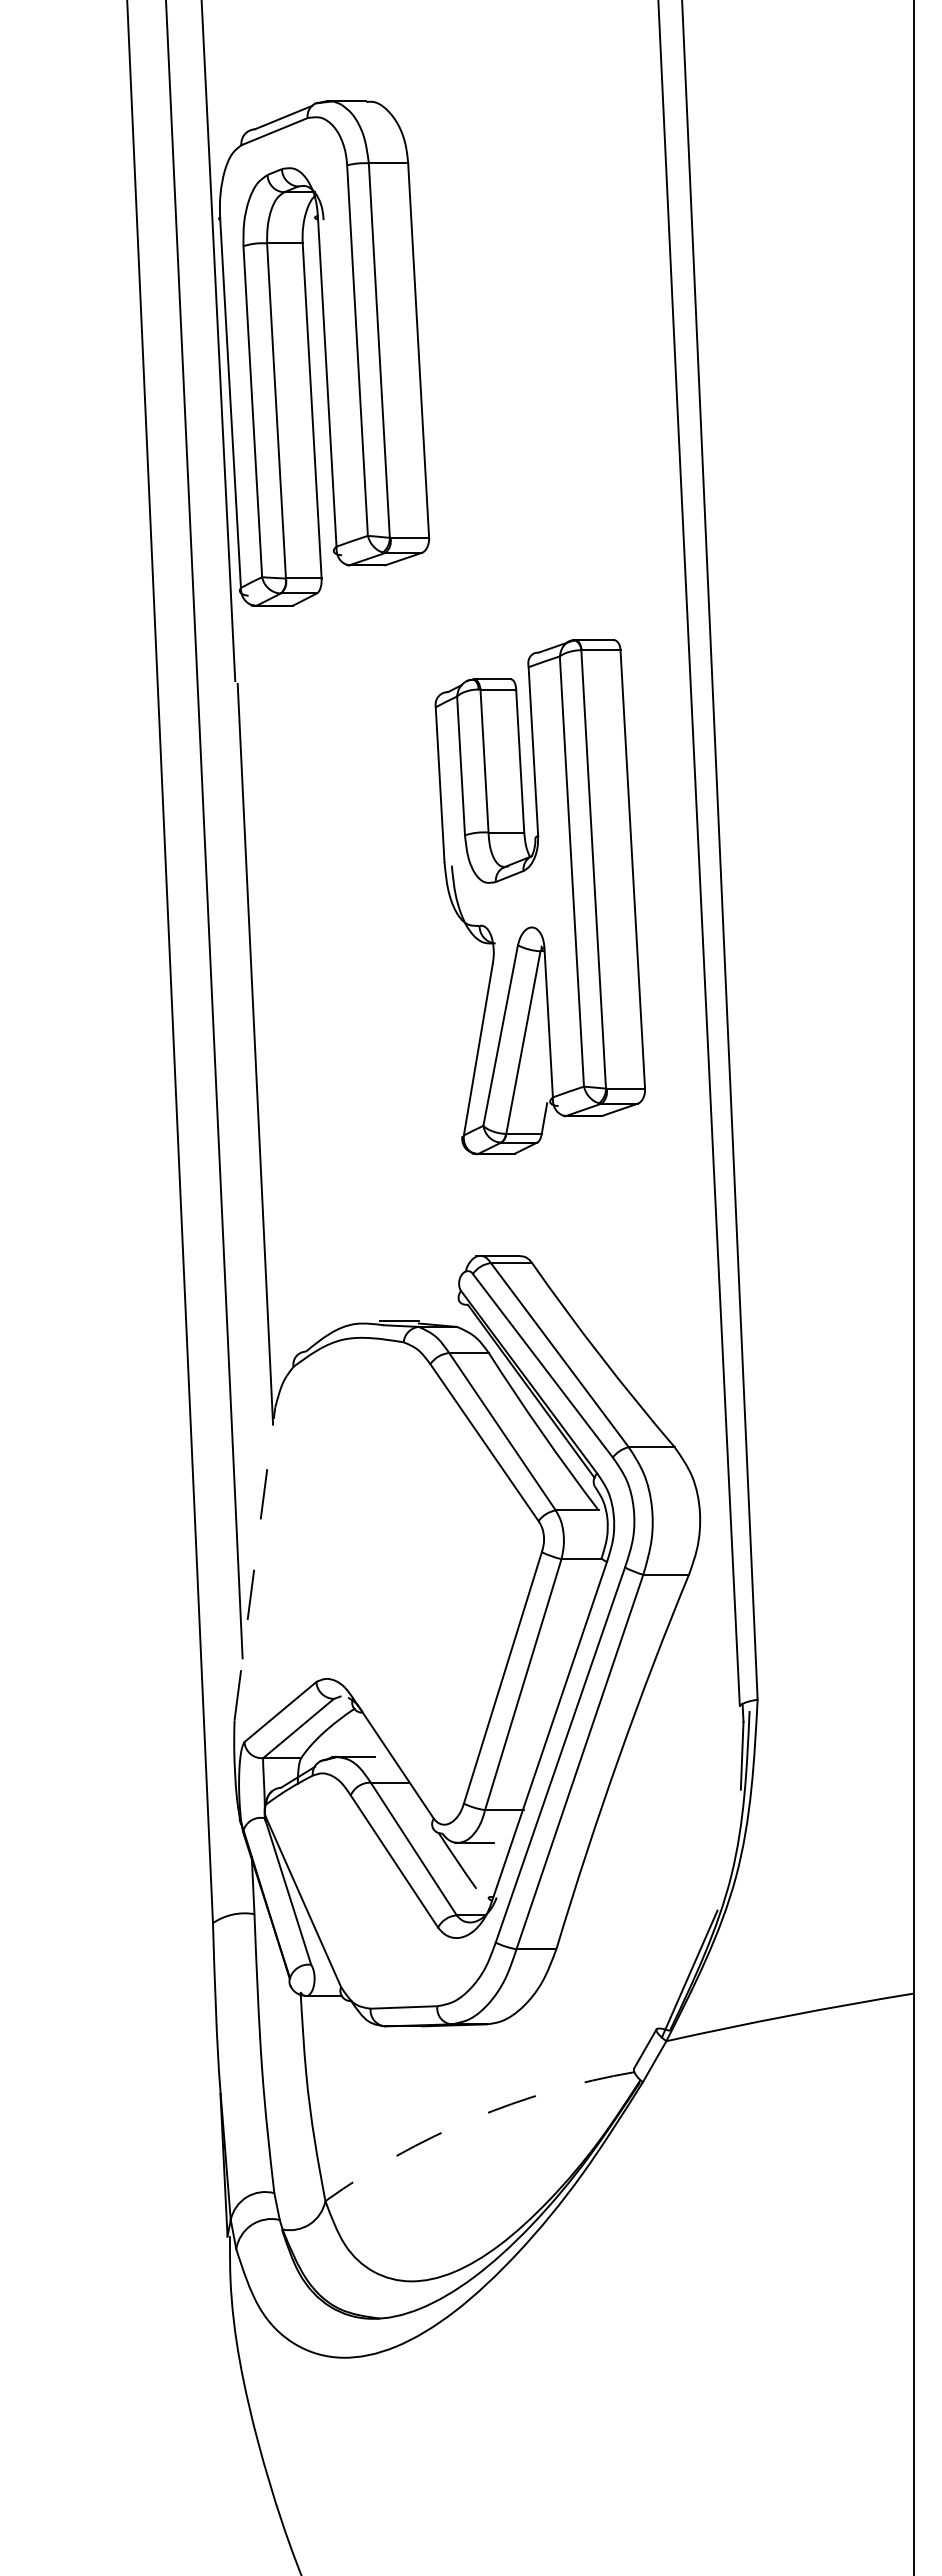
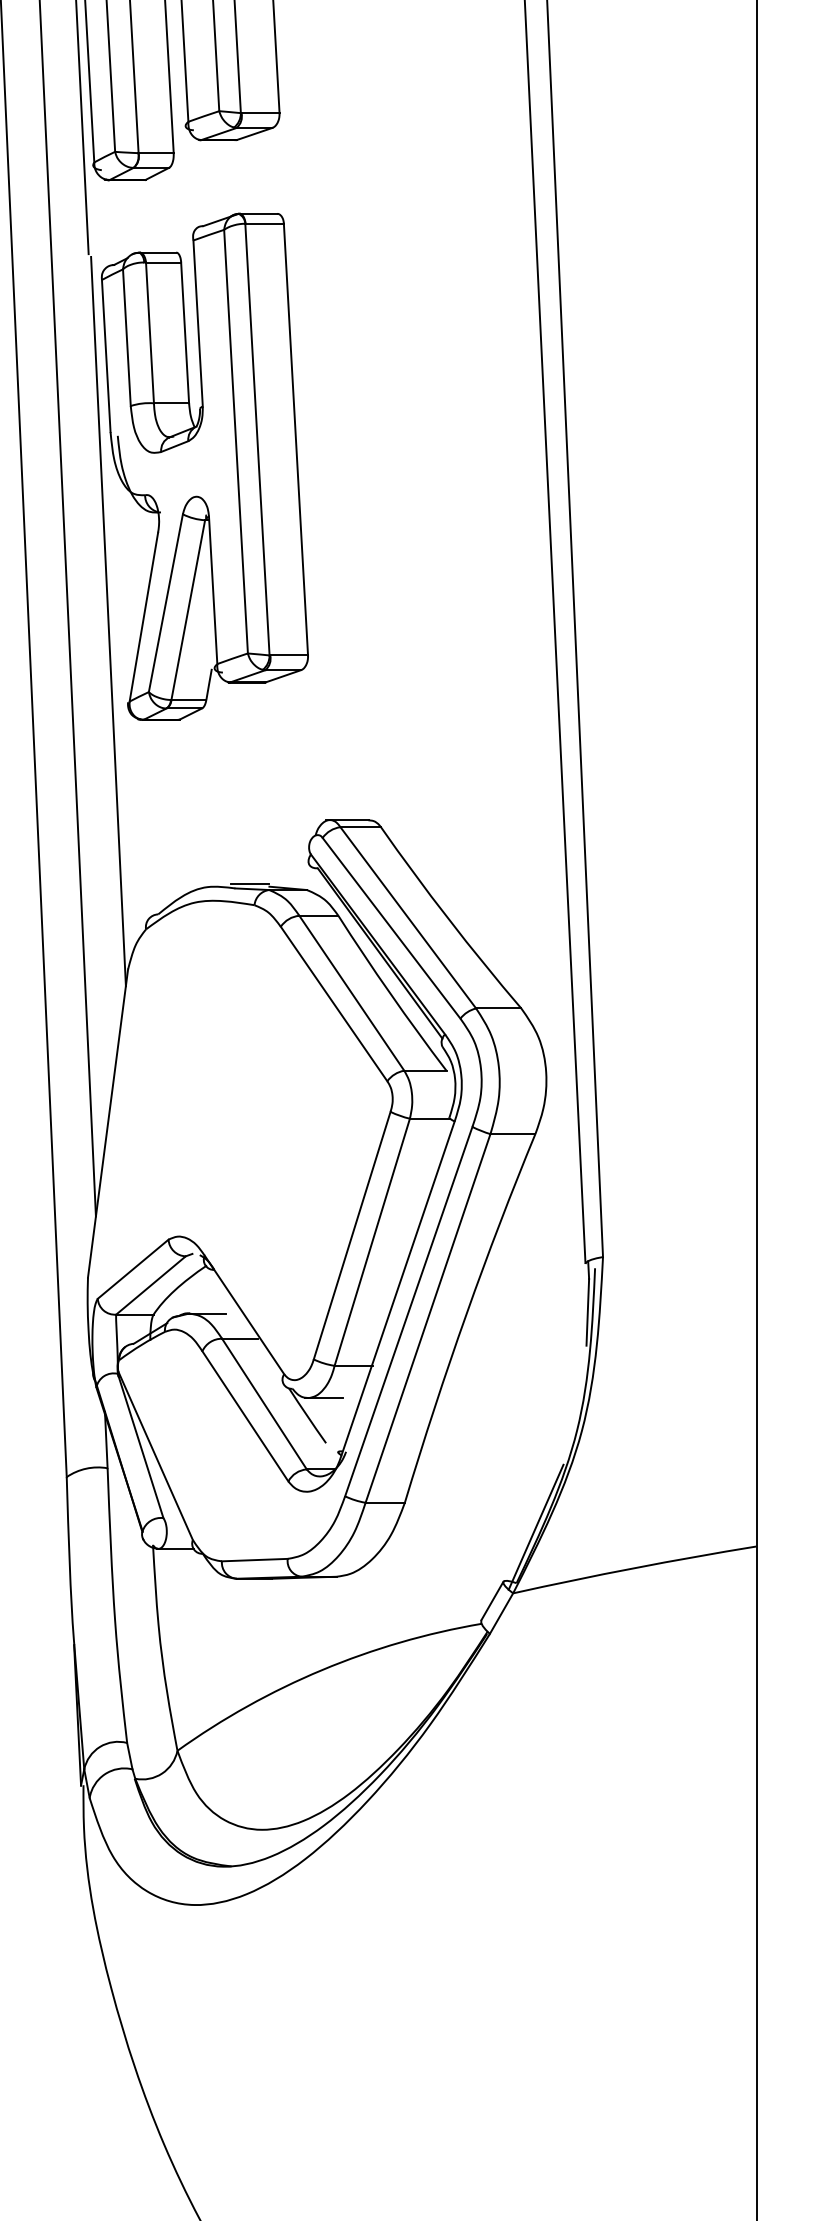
part: (539, 897) -> (204, 467), moved
line: (254, 1564) -> (107, 1123), dashed -> solid
arc: (472, 2119) -> (322, 1670), dashed -> solid

